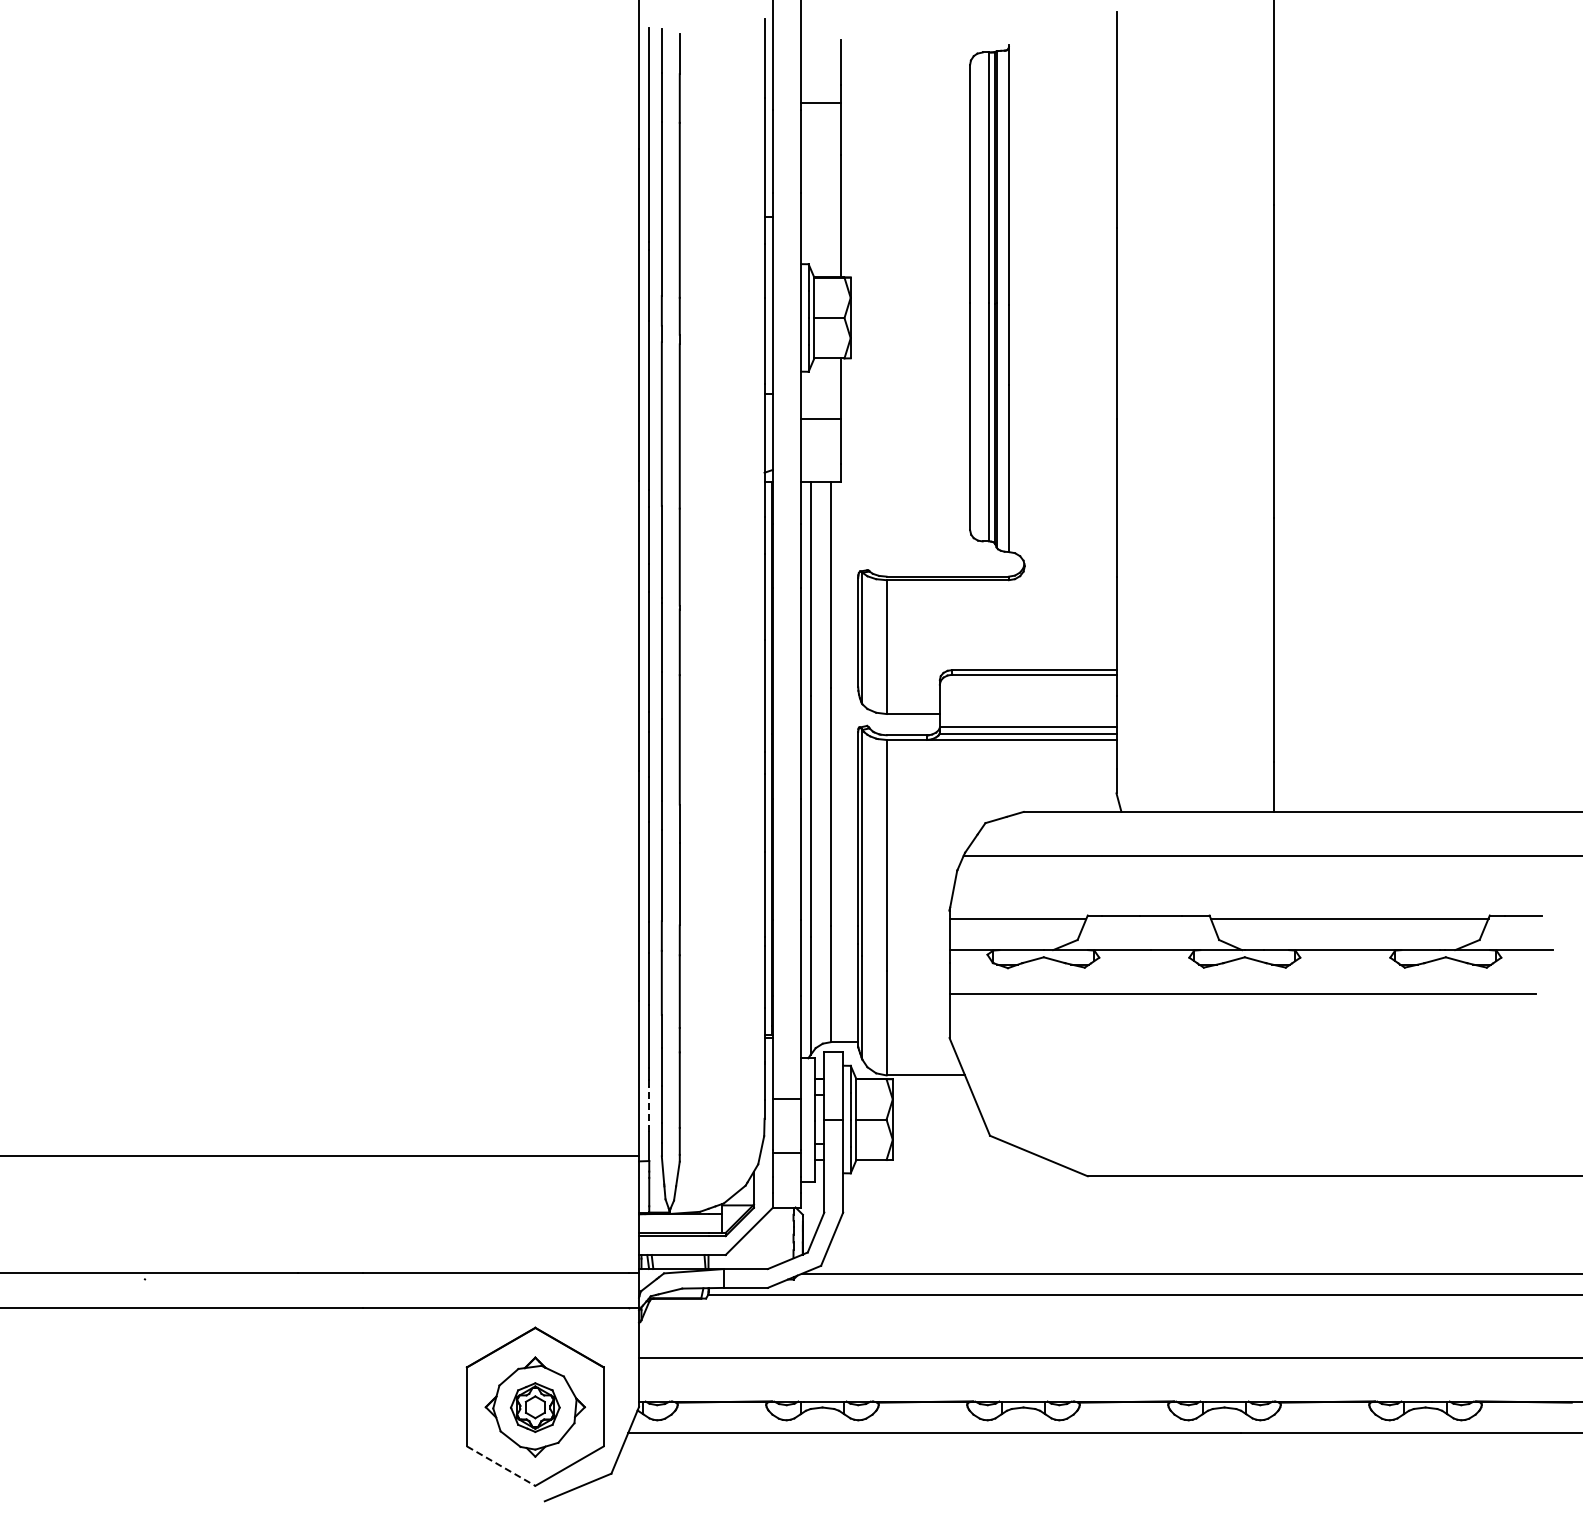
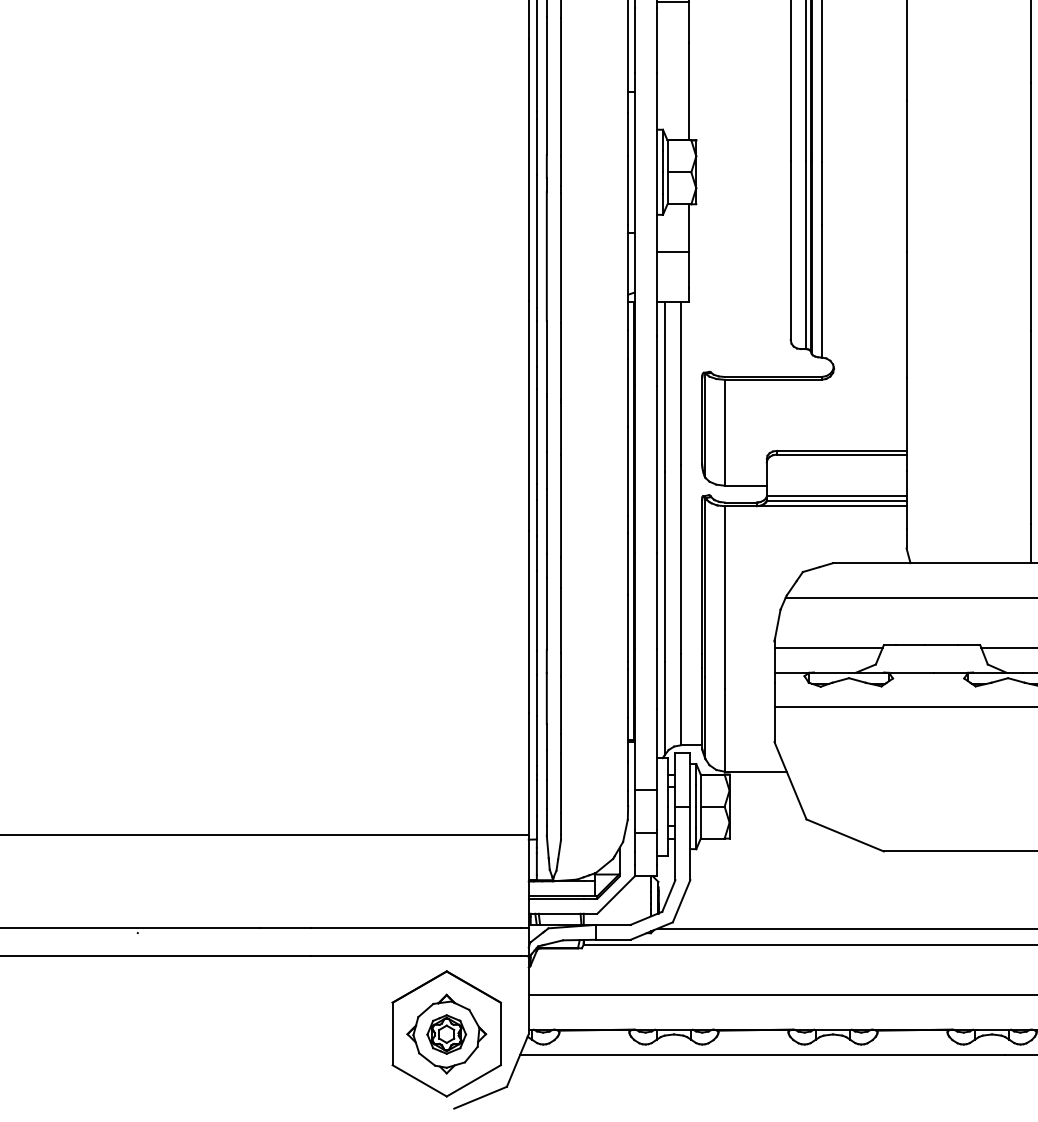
line: (649, 1109) -> (537, 798), dashed -> solid
line: (501, 1466) -> (419, 1081), dashed -> solid

